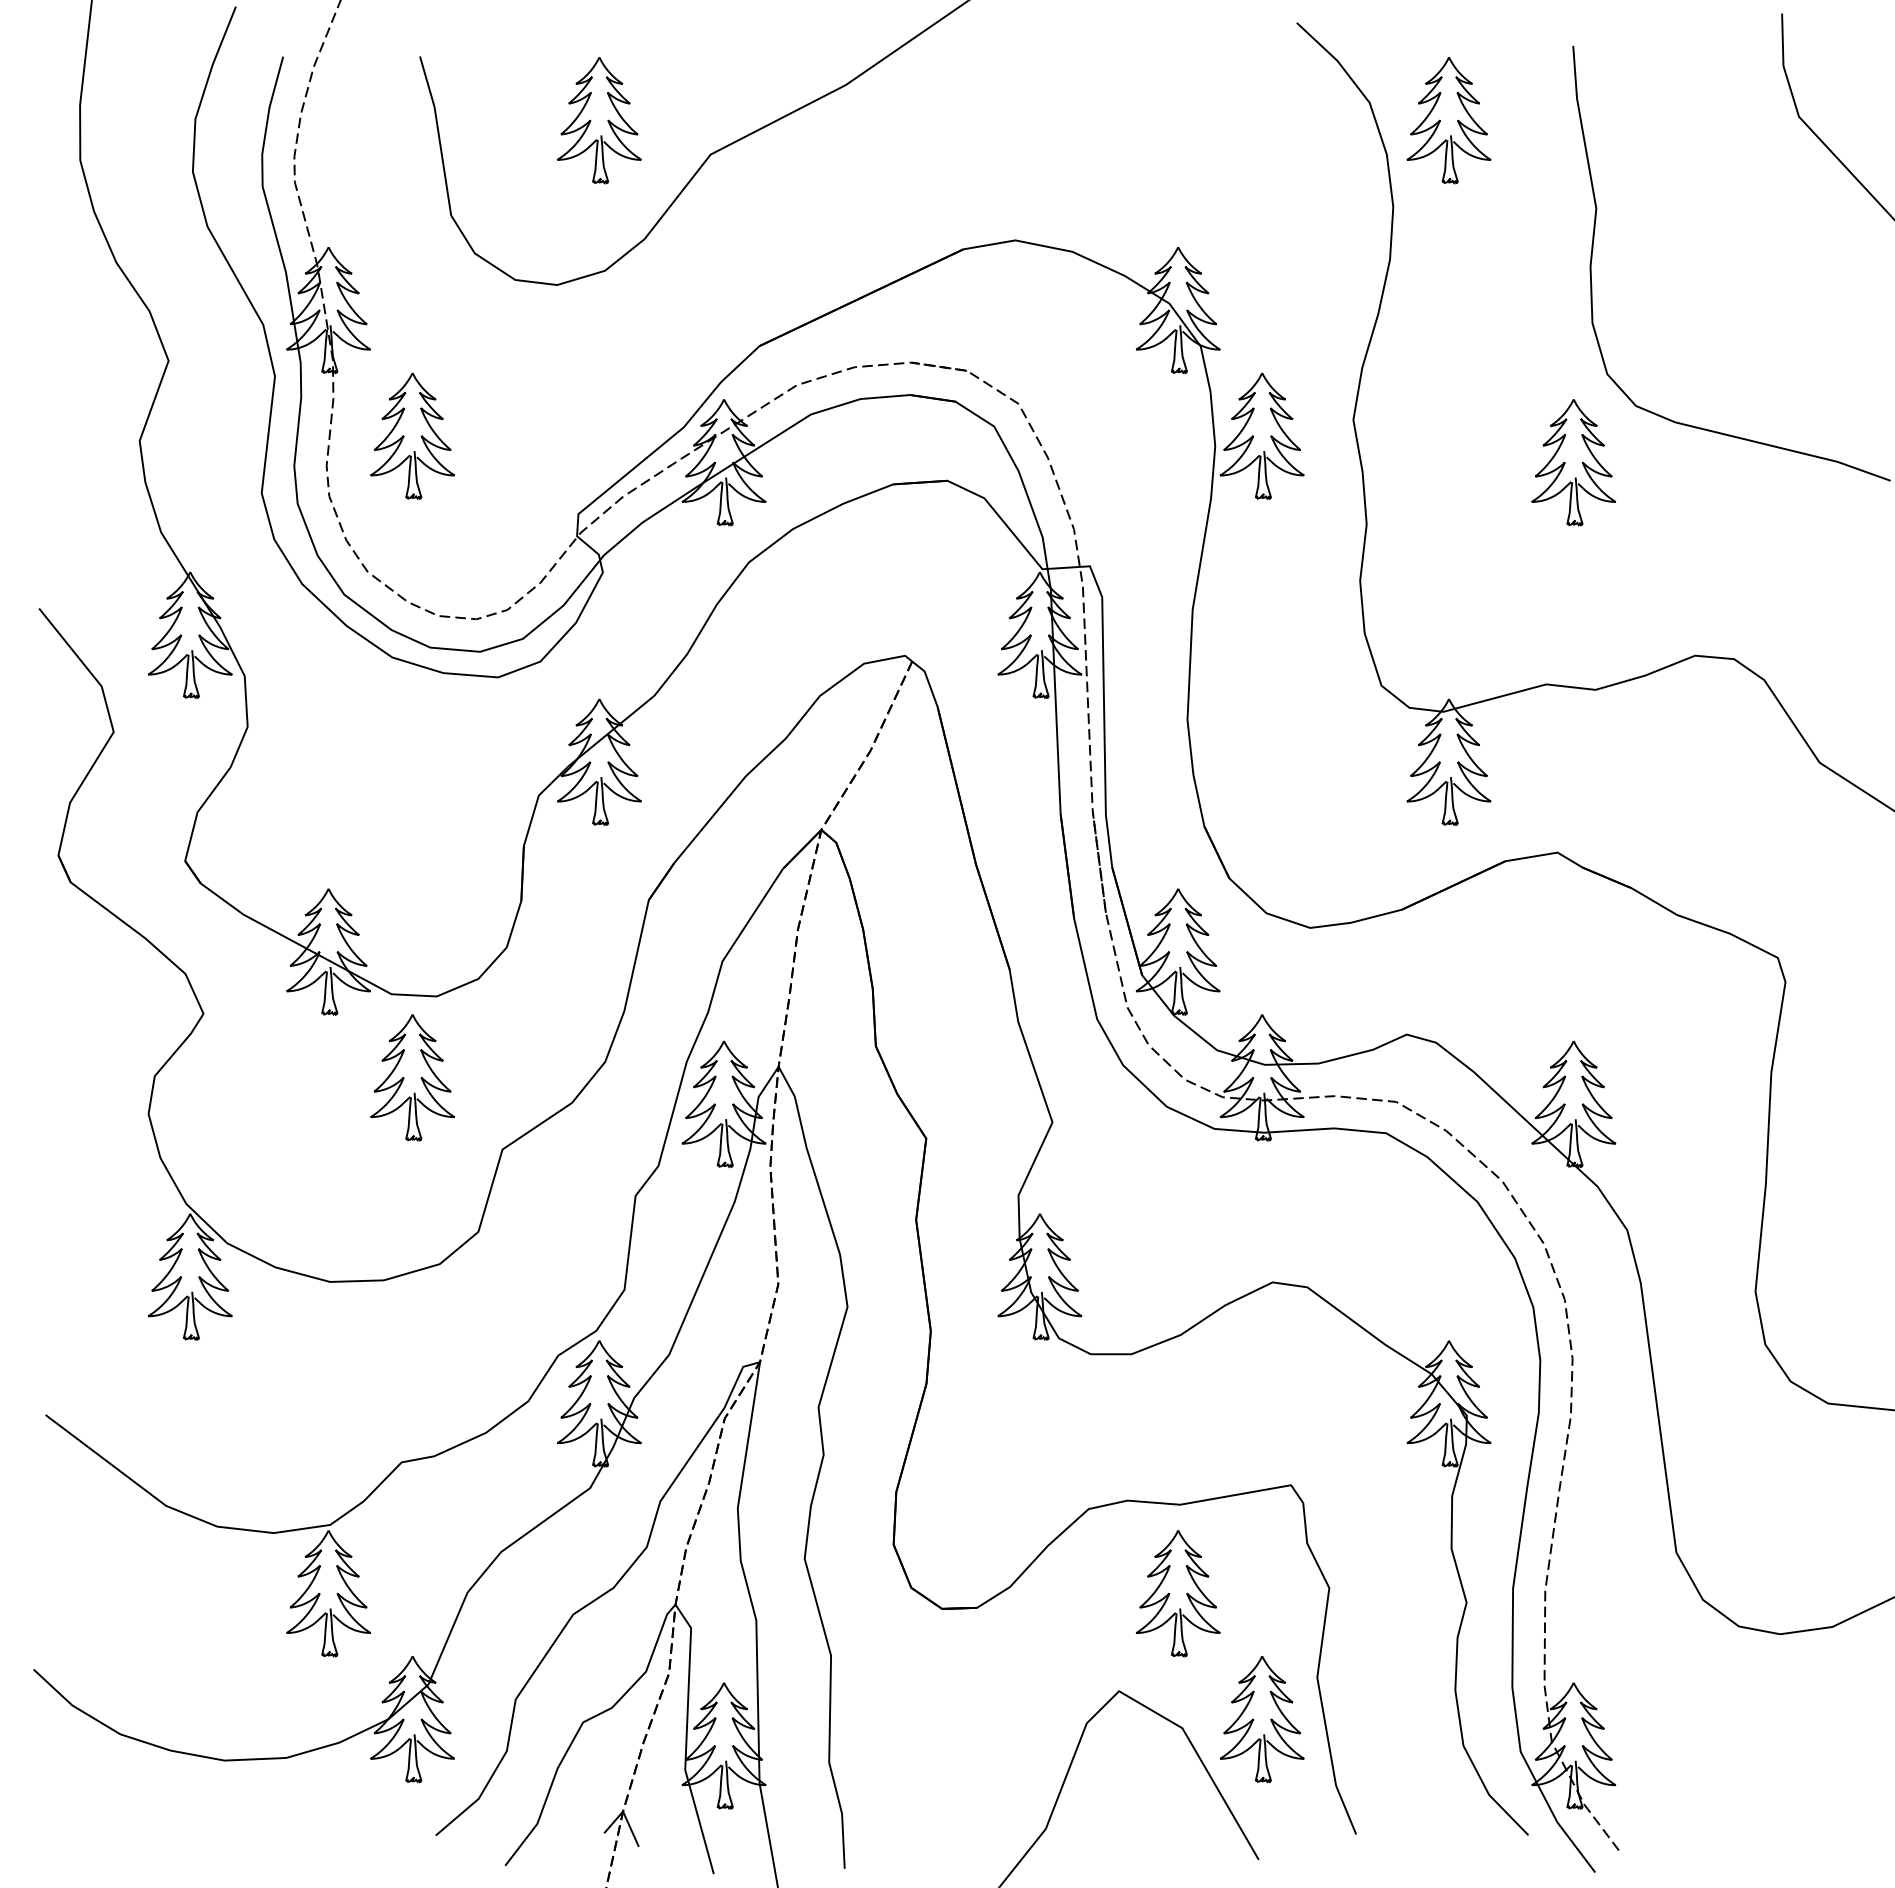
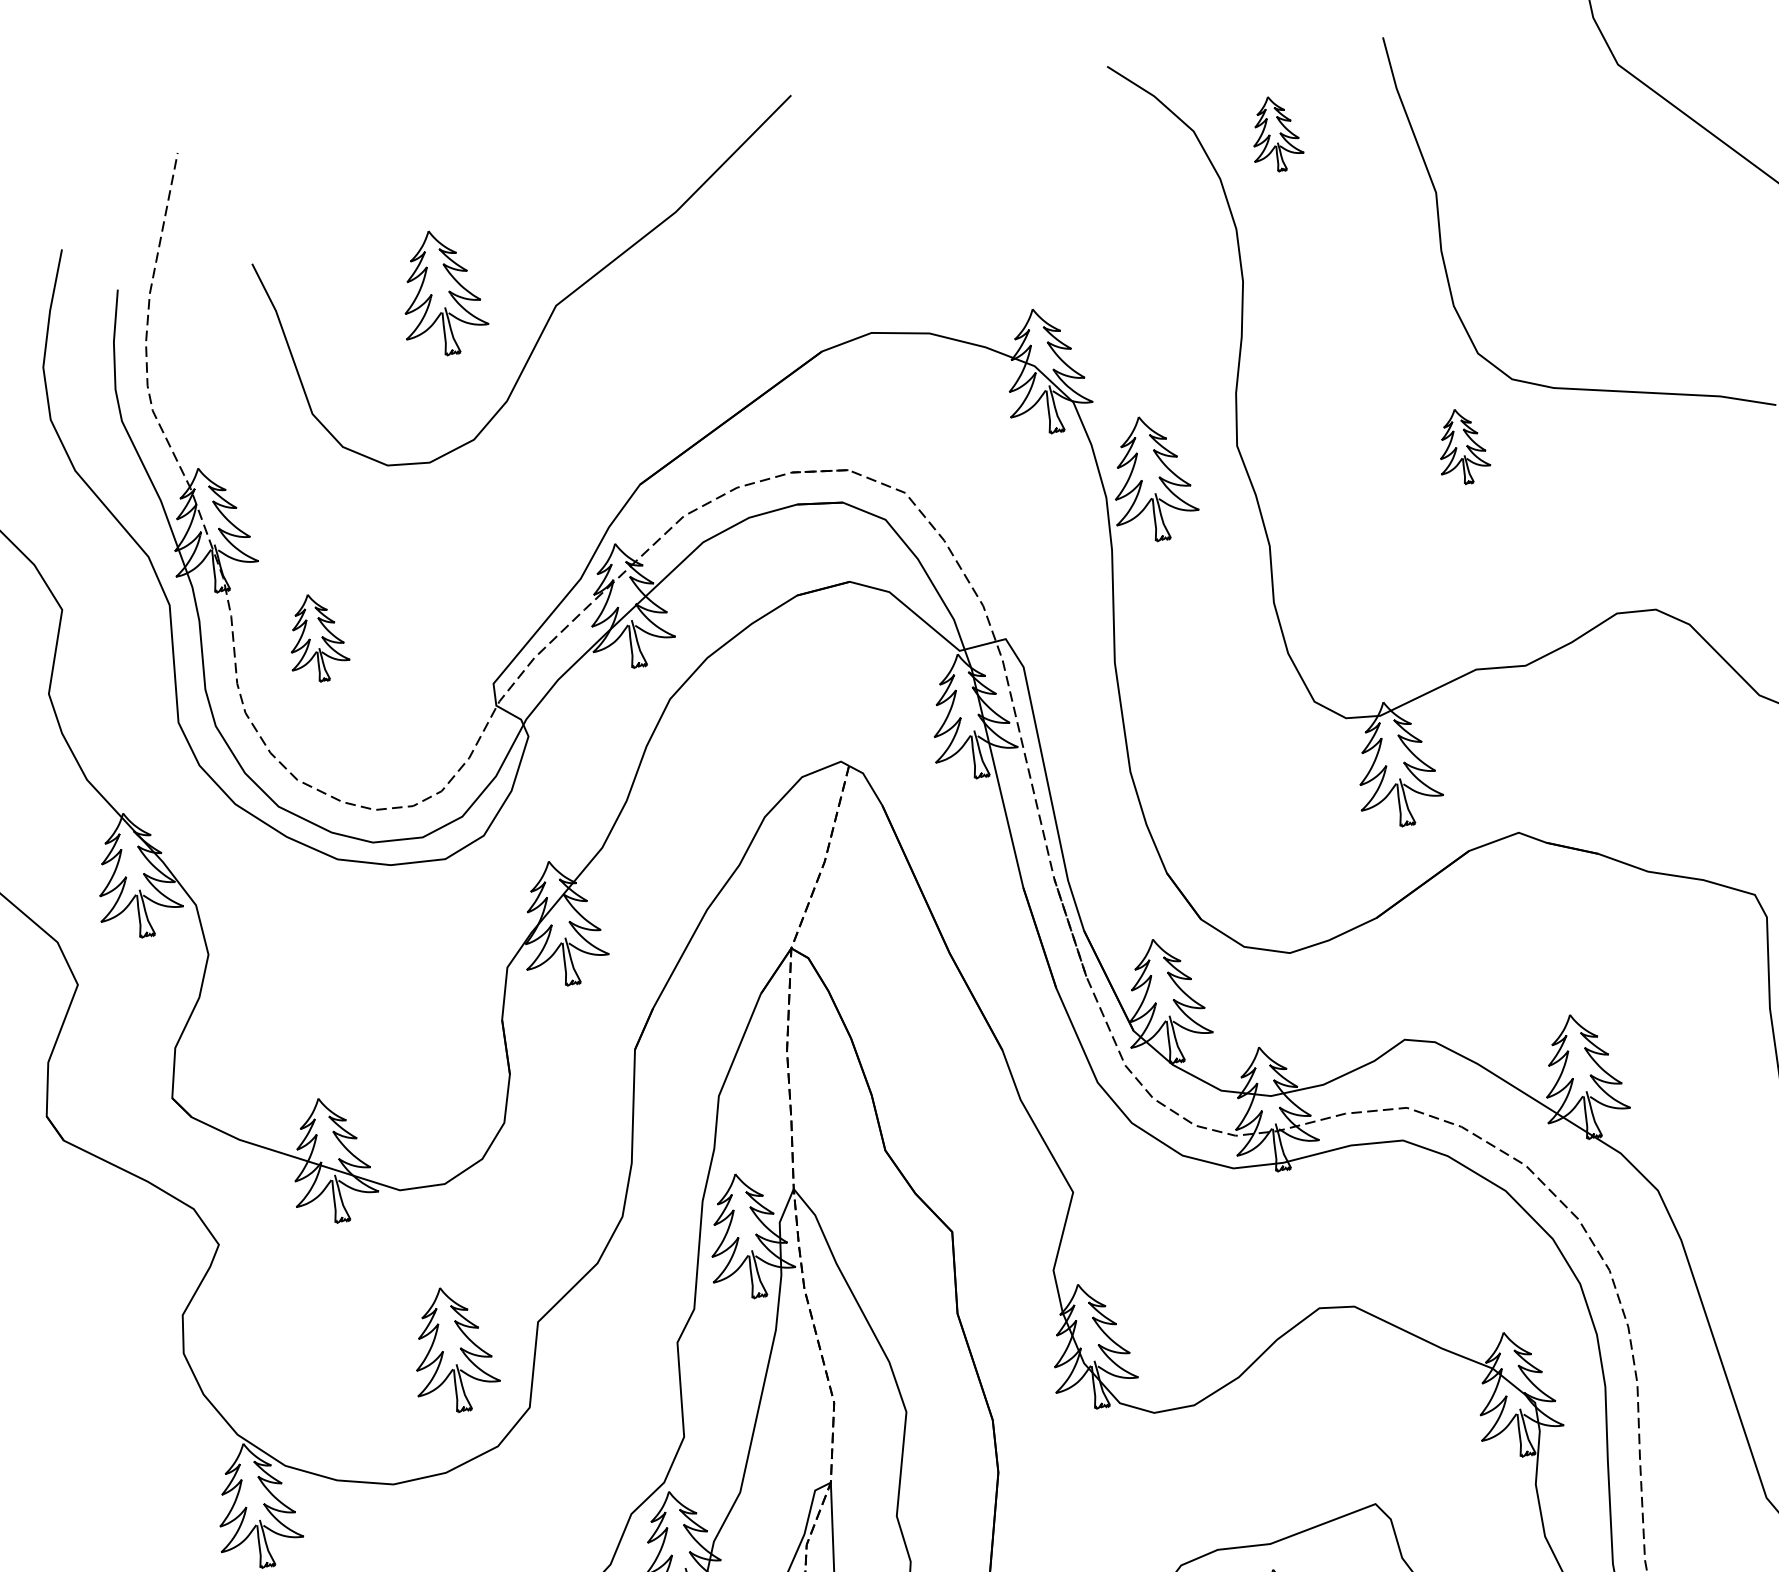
part: (1448, 120) -> (1274, 134), size x0.6
part: (412, 435) -> (315, 637), size x0.7
part: (1573, 462) -> (1461, 446), size x0.6
part: (412, 1077) -> (451, 1349), moved

